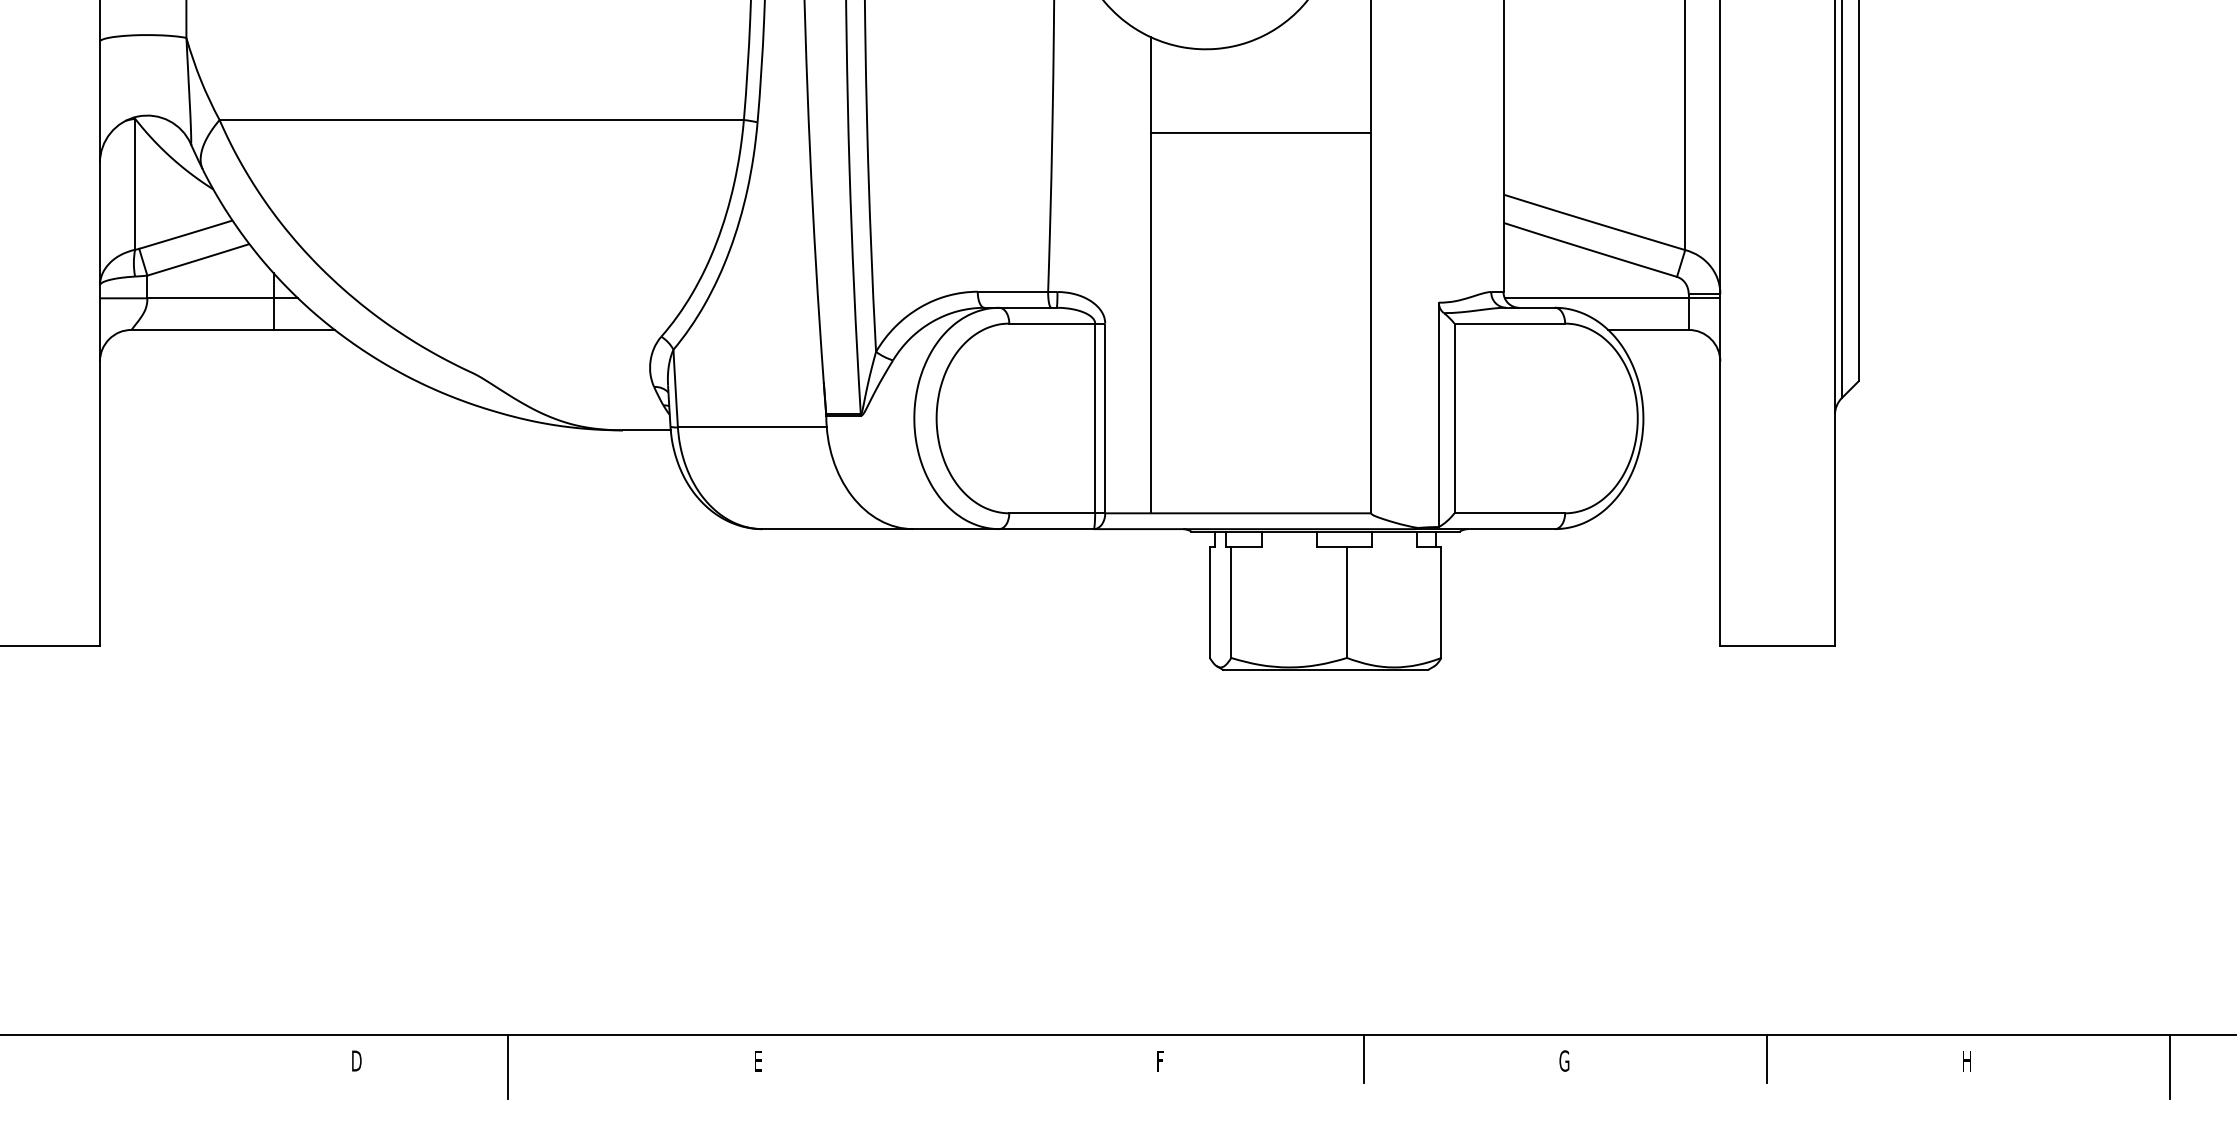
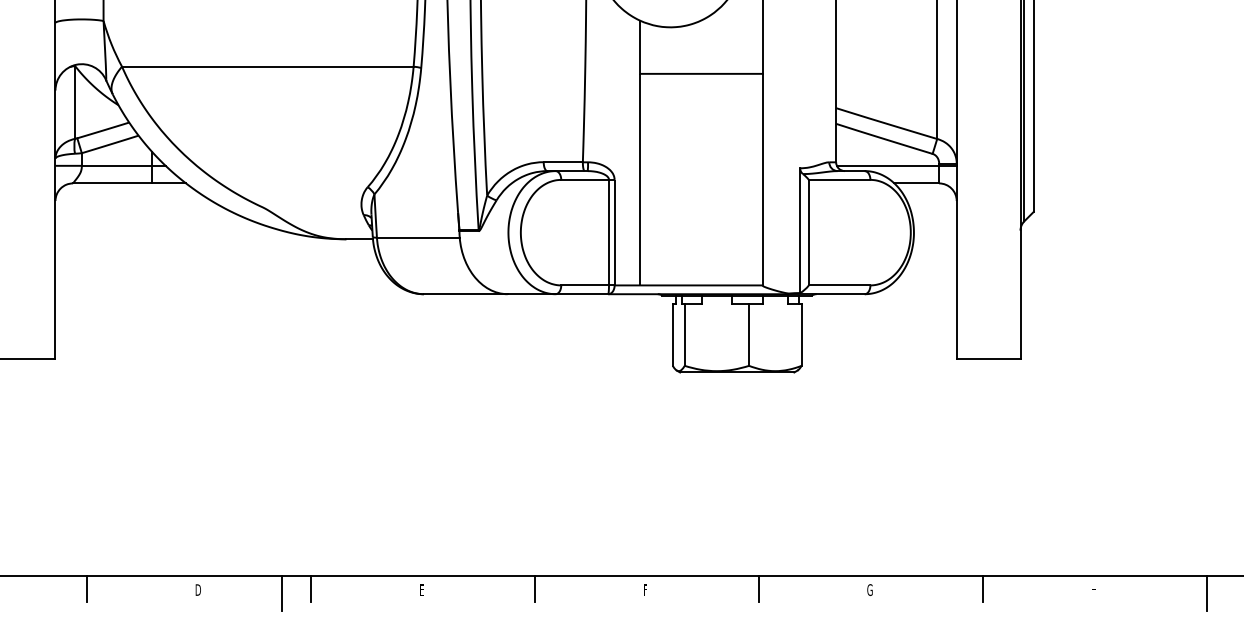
line: (155, 1058) -> (86, 588), added
line: (558, 1058) -> (310, 588), added
line: (961, 1058) -> (534, 588), added

